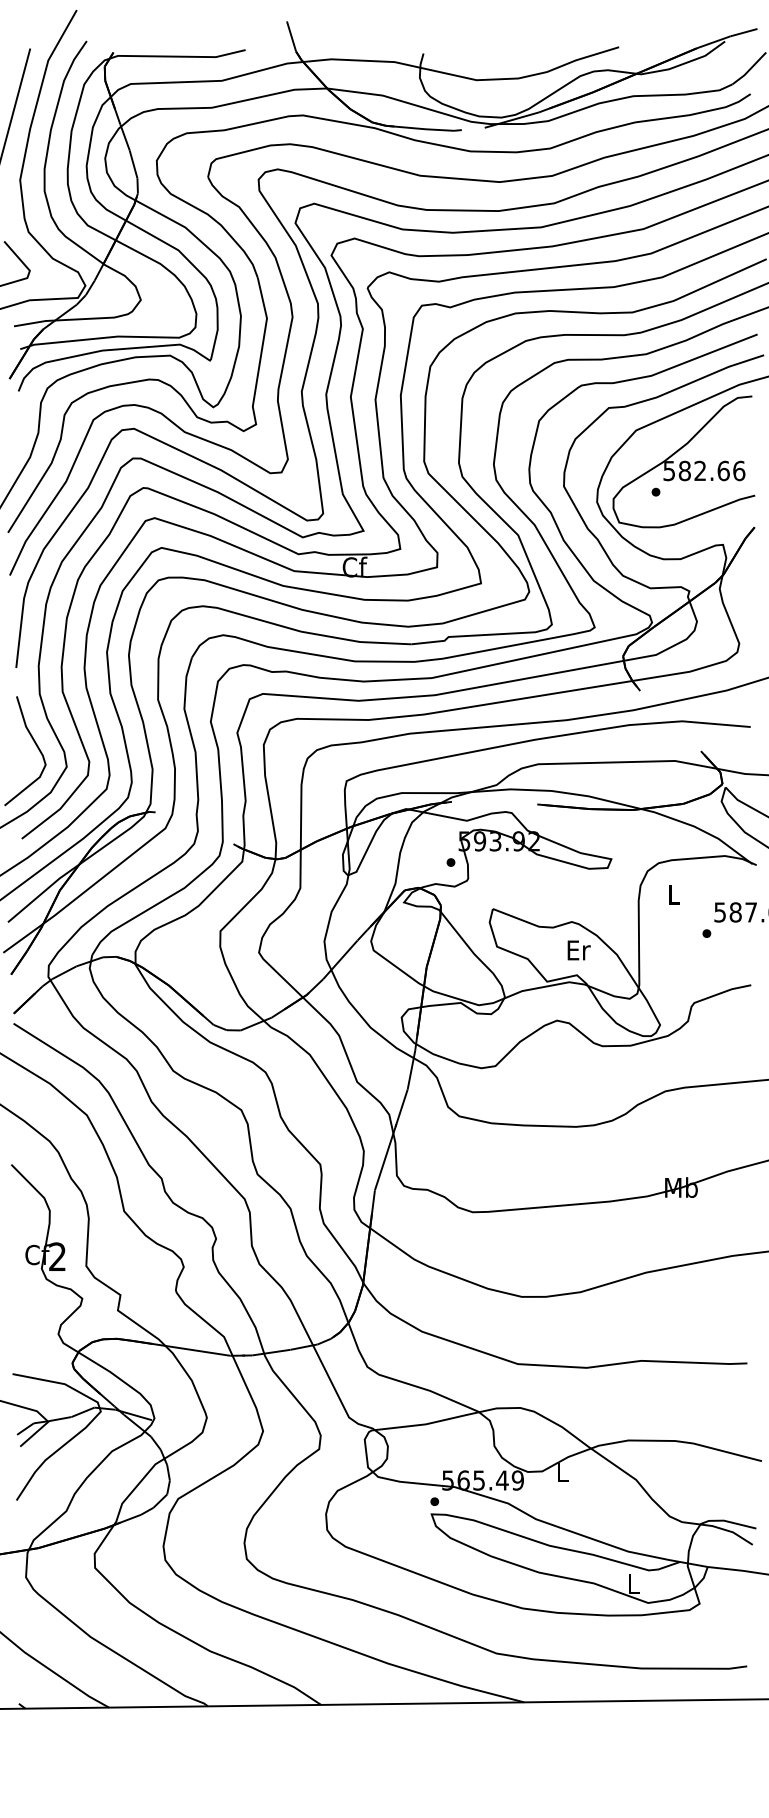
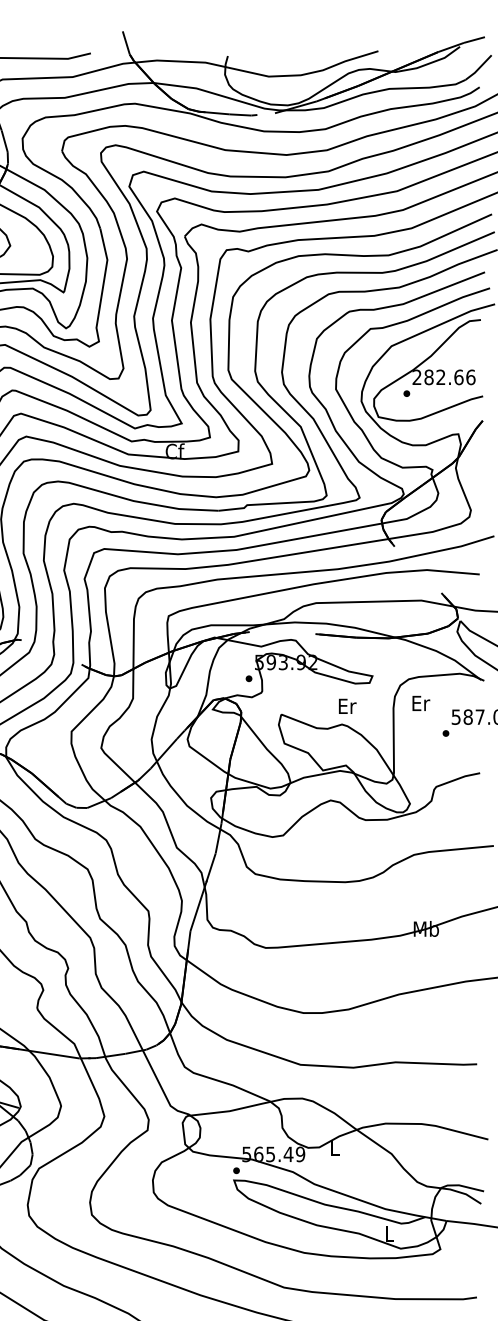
text: (668, 470) -> (416, 377), 582.66 -> 282.66
text: (674, 894) -> (421, 703), L -> Er
text: (578, 950) -> (347, 706), moved

